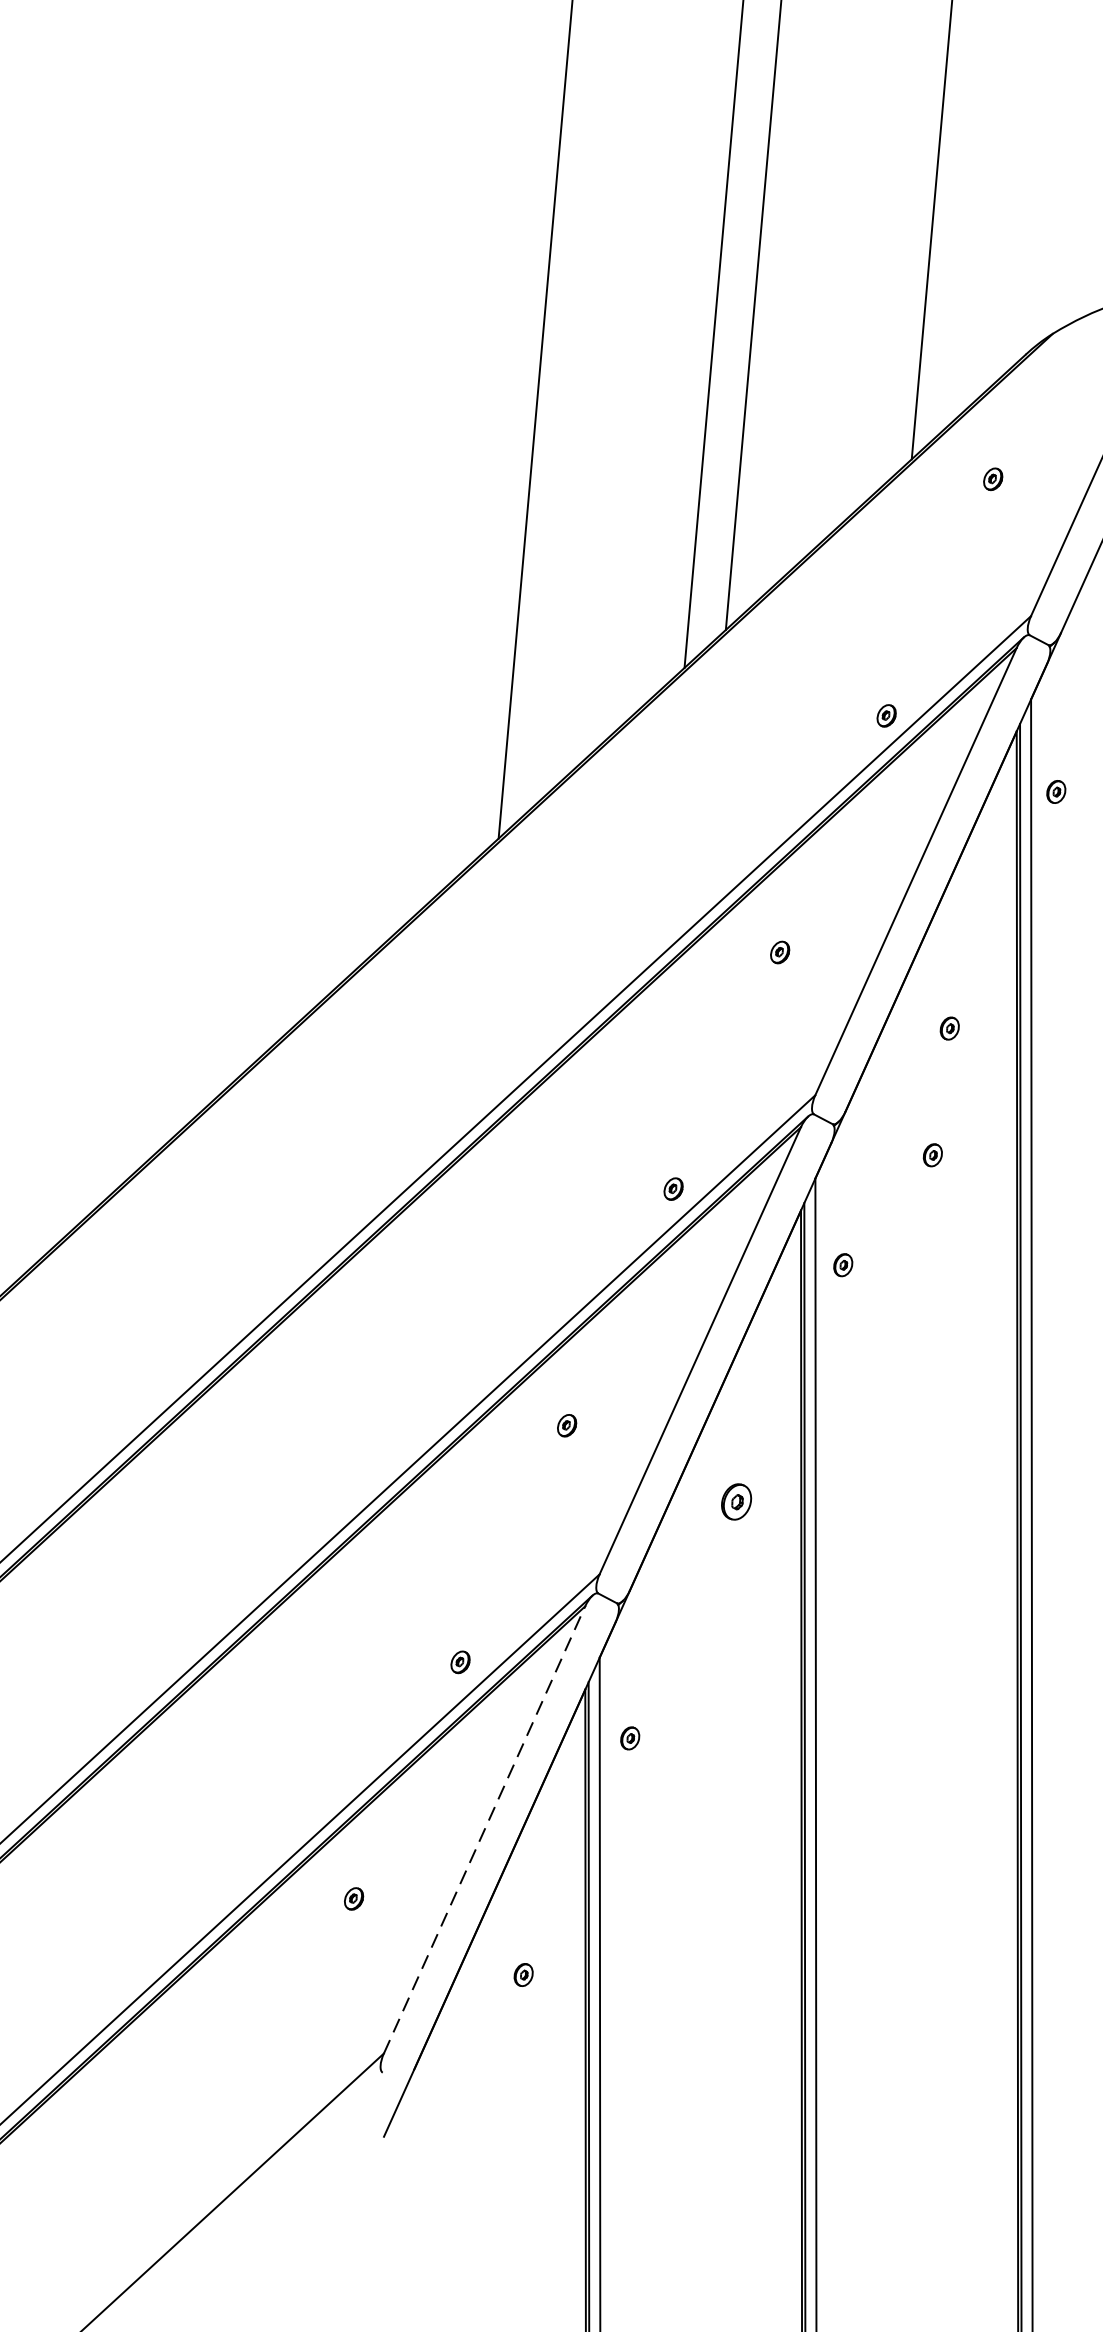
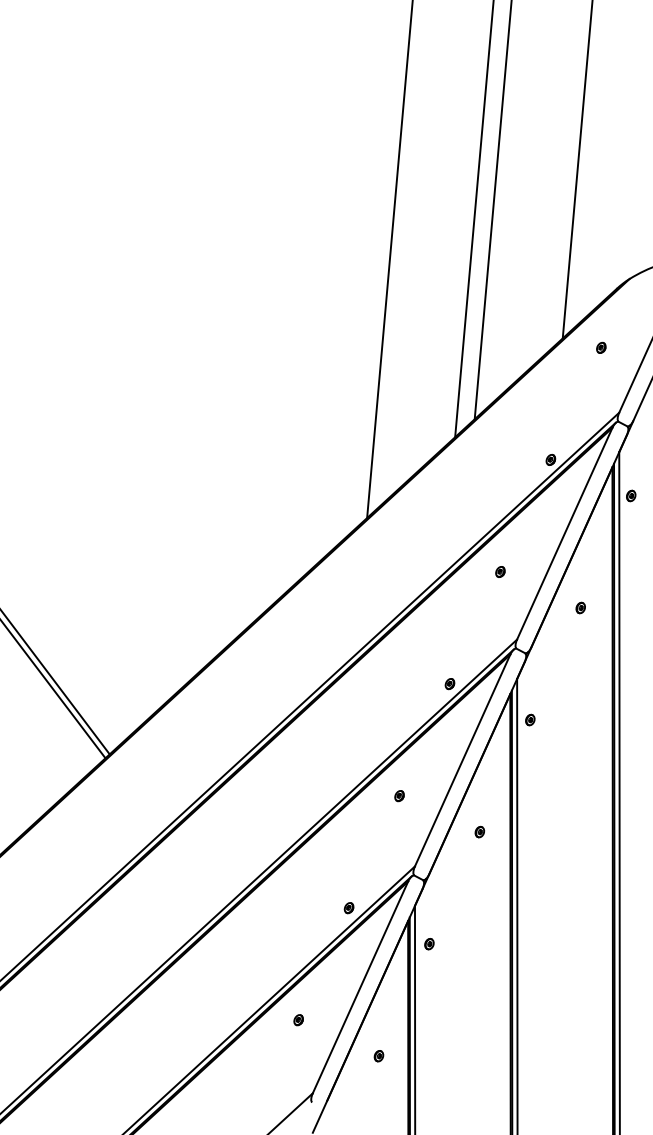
part: (932, 1154) -> (572, 667), removed
part: (735, 1500) -> (479, 831), size x0.62
line: (484, 1829) -> (360, 987), dashed -> solid

